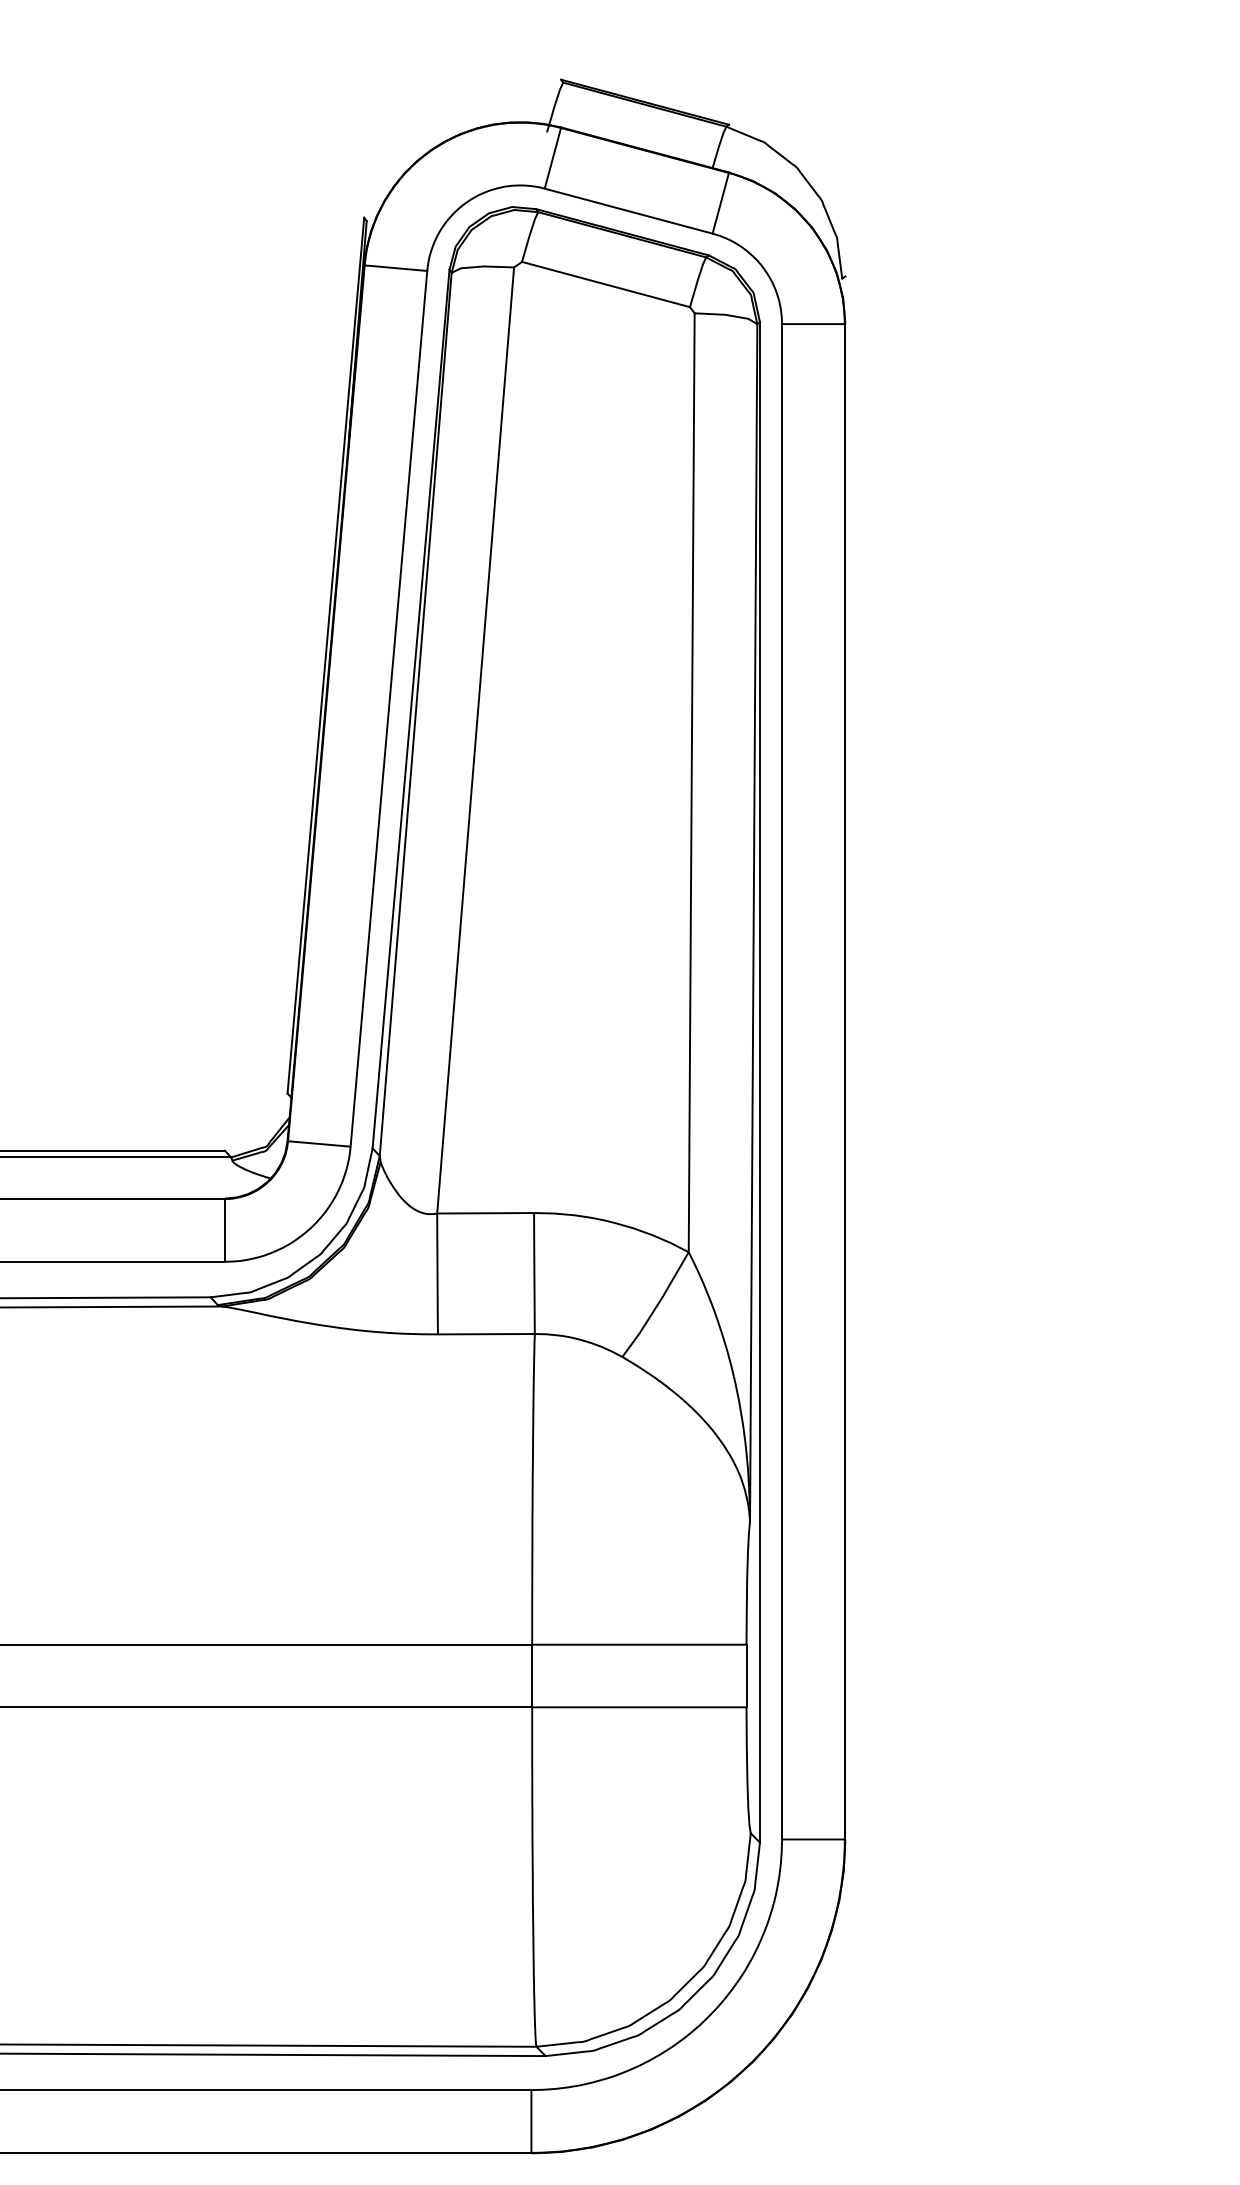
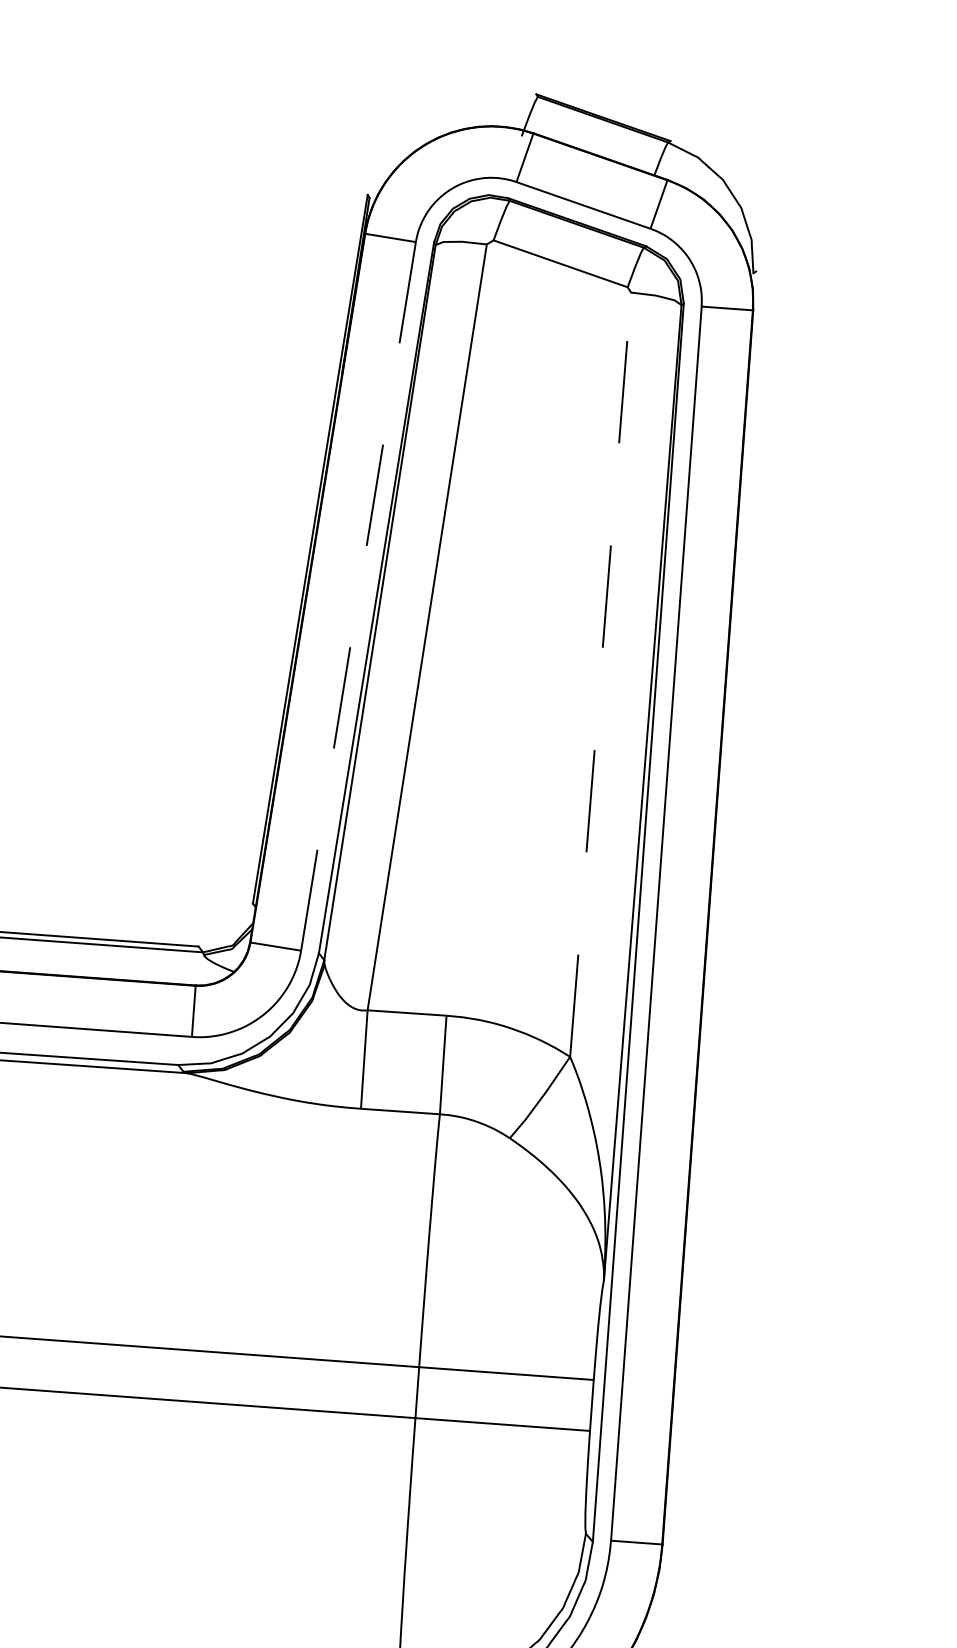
line: (388, 708) -> (358, 596), solid -> dashed
line: (691, 782) -> (600, 674), solid -> dashed

